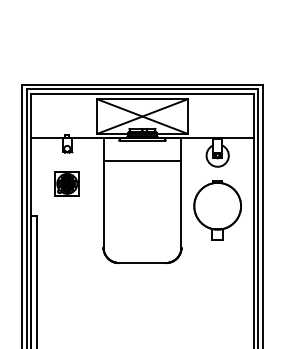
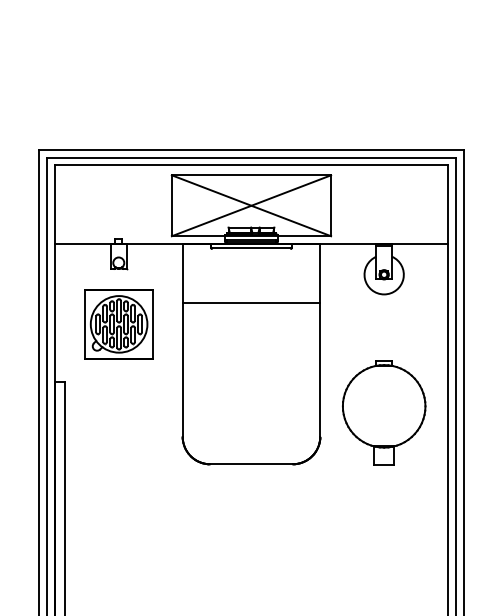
line: (142, 160) -> (251, 302), moved
part: (66, 183) -> (117, 323), size x1.6
part: (217, 210) -> (383, 413), moved

